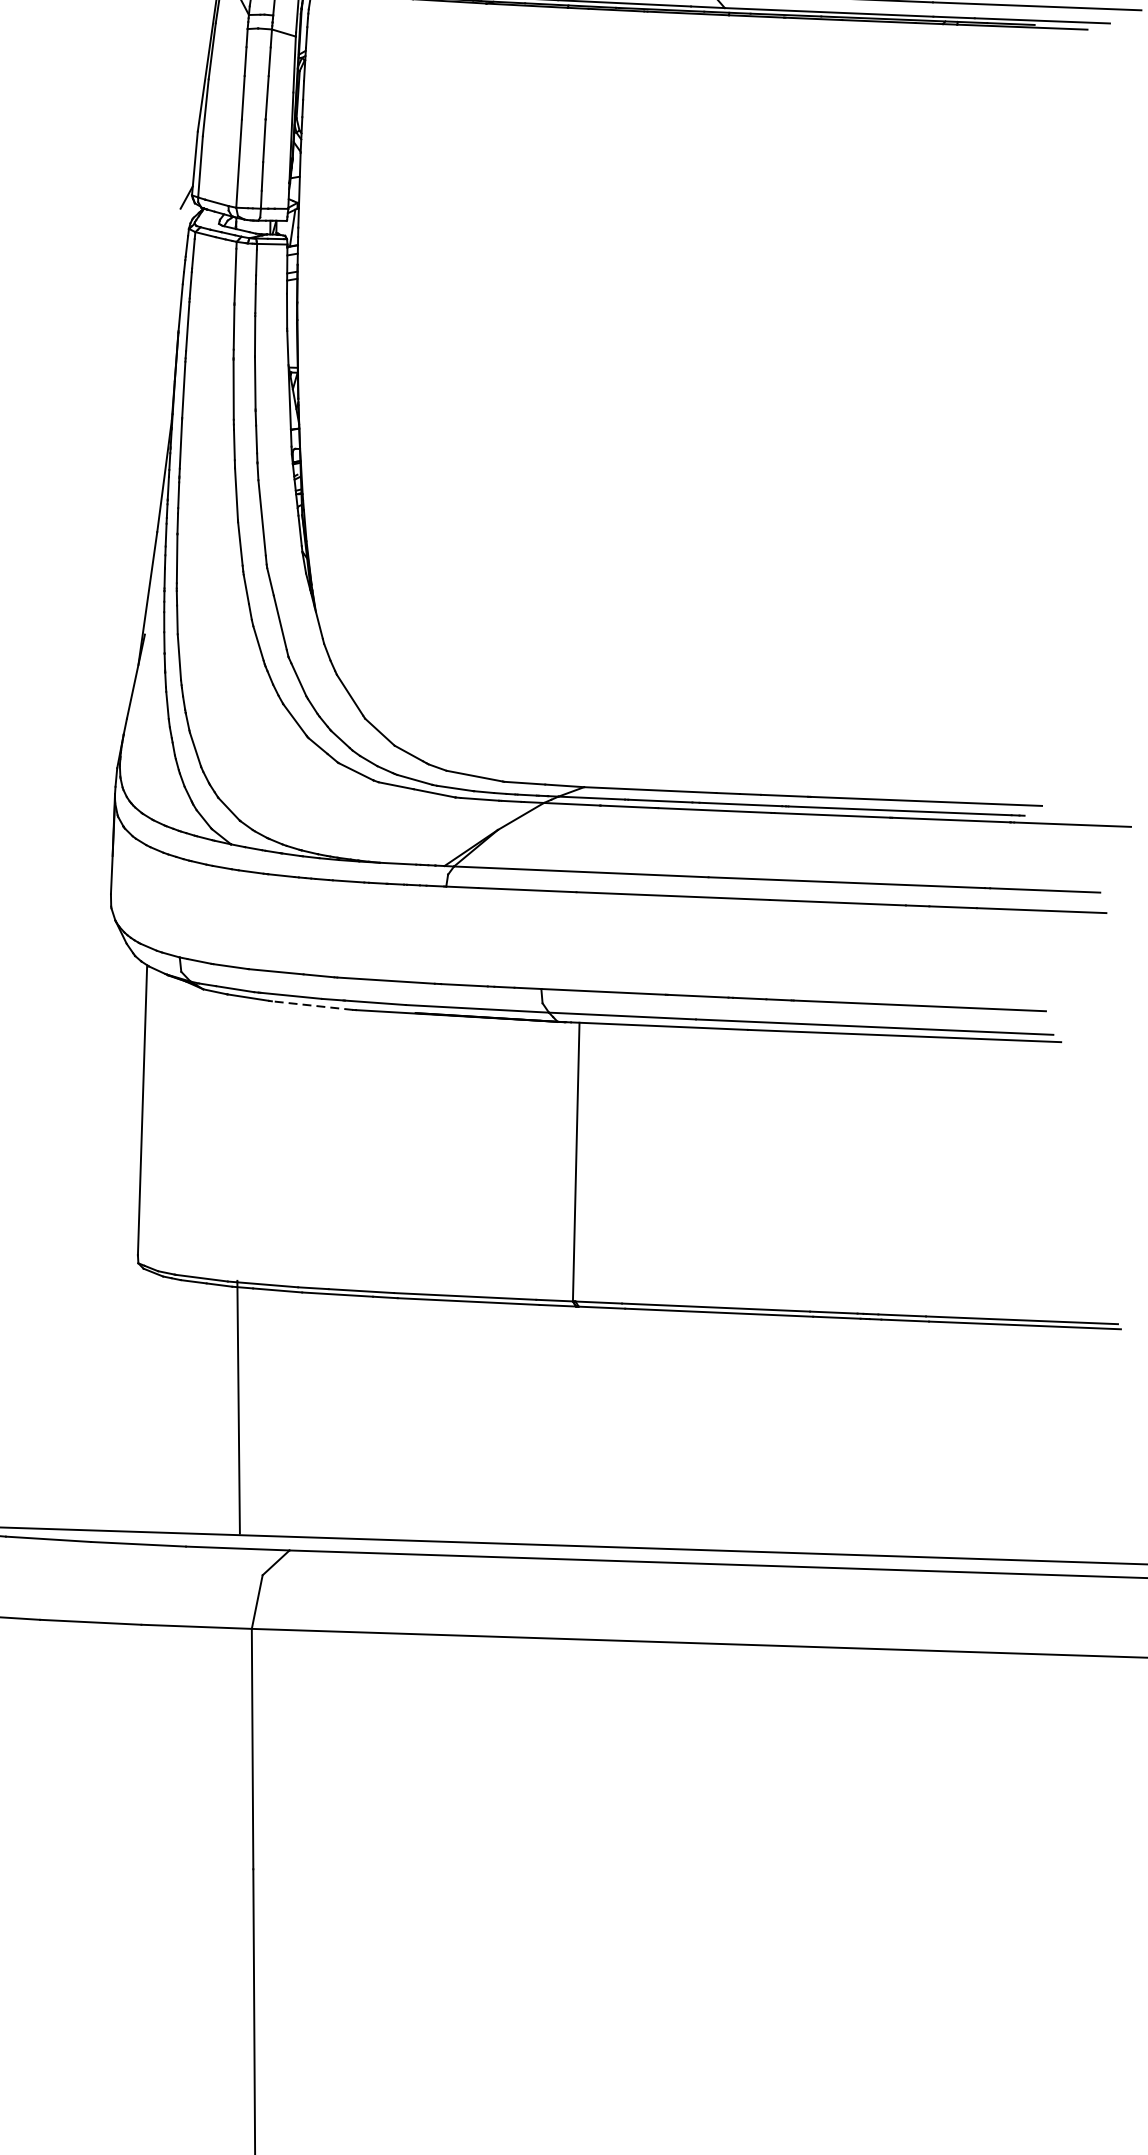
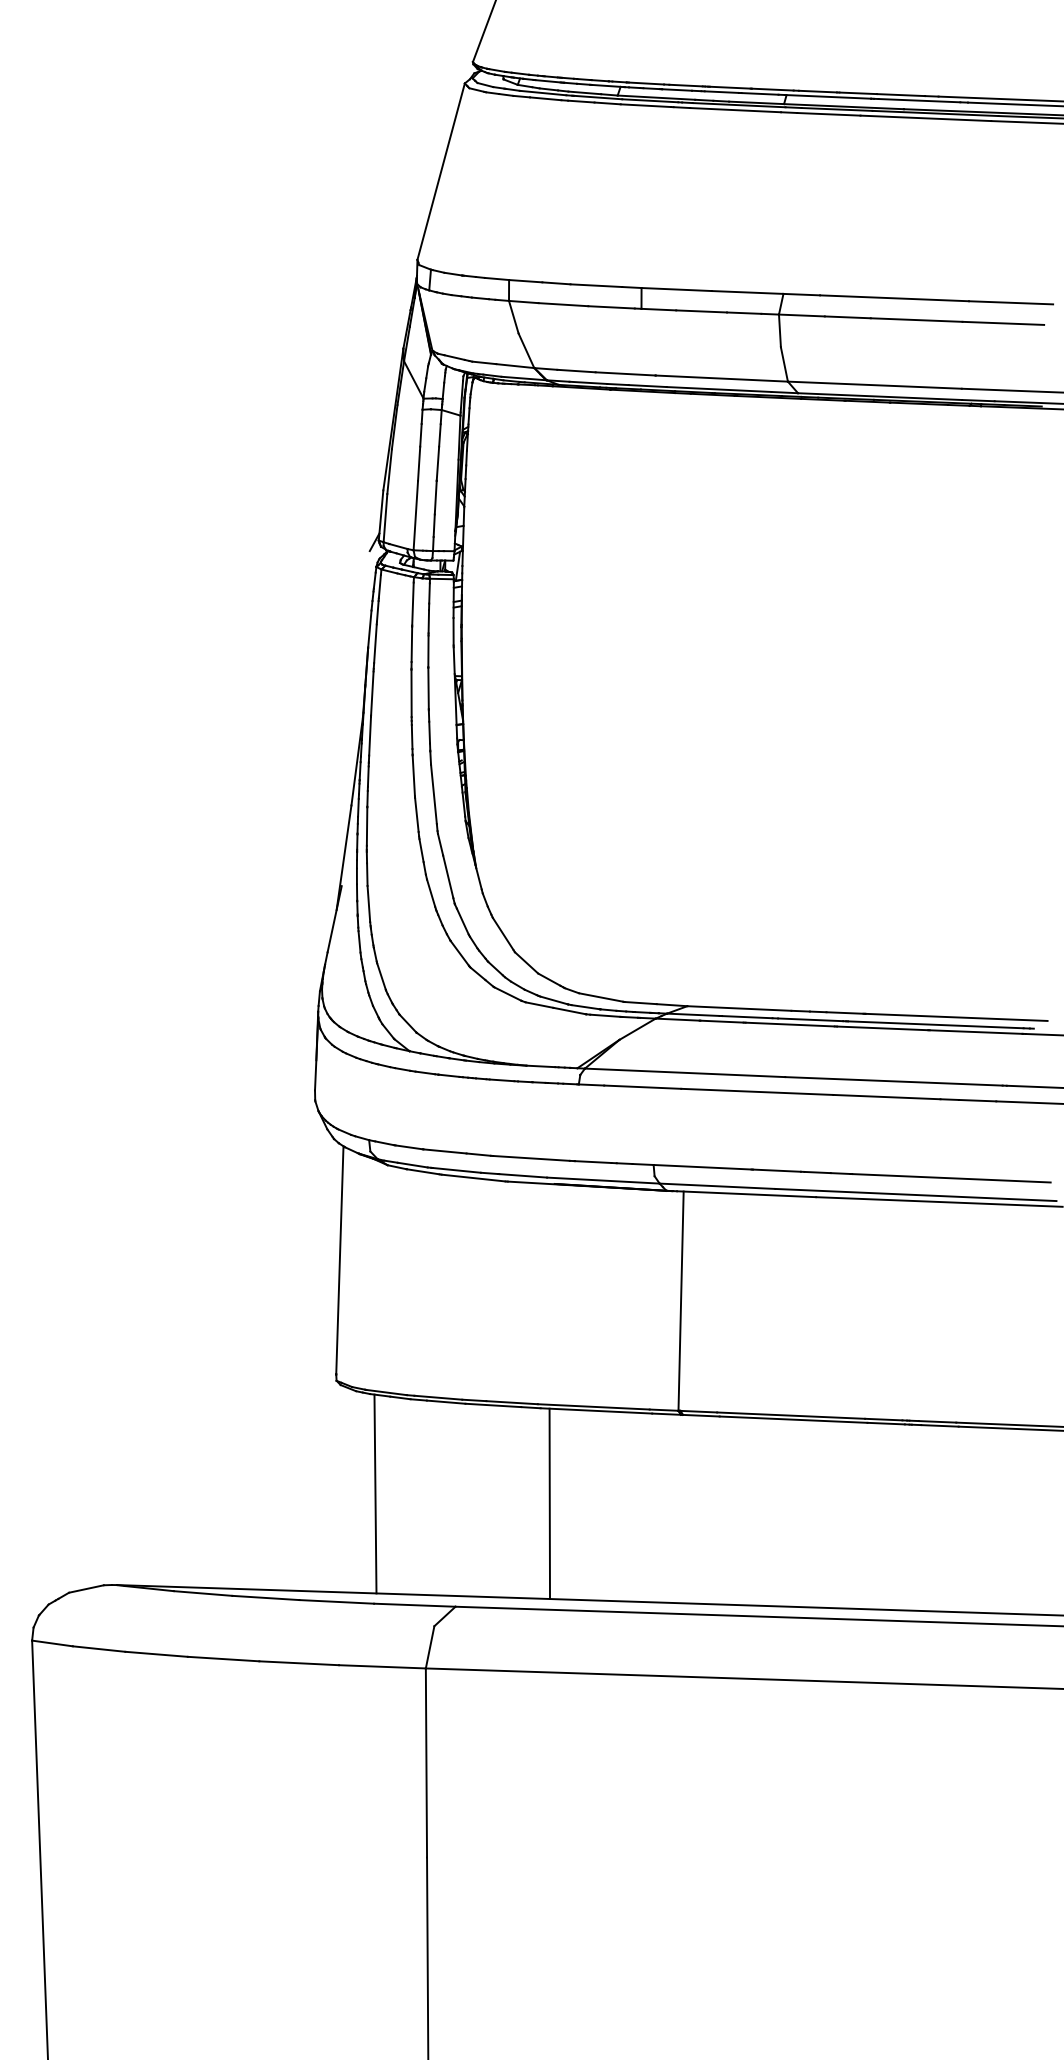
line: (312, 1006) -> (473, 1178), dashed -> solid
line: (238, 1406) -> (375, 1493), moved
line: (408, 1419) -> (549, 1503), added

